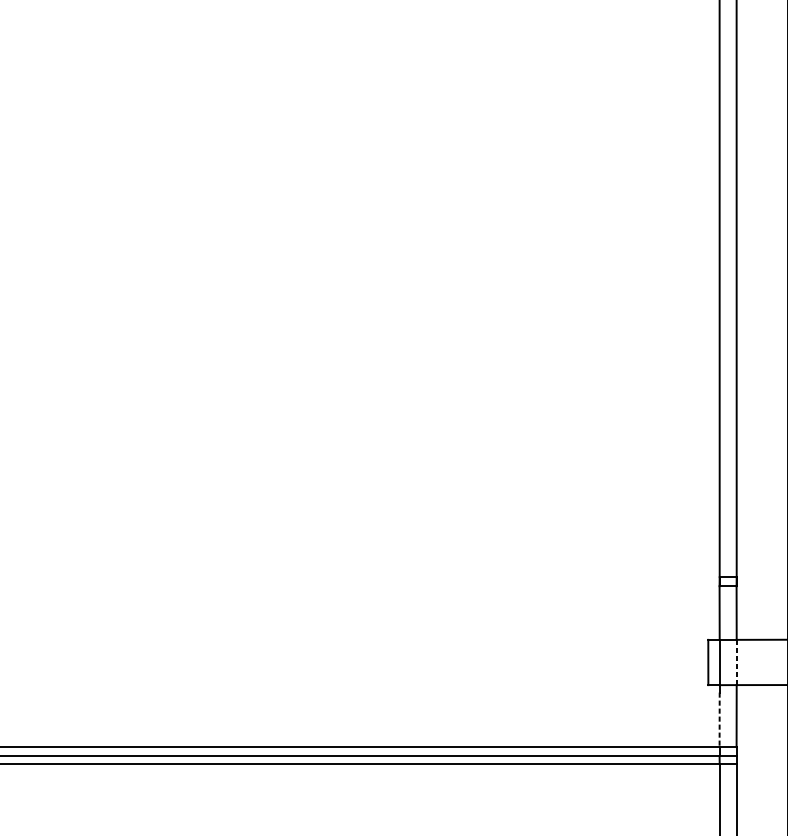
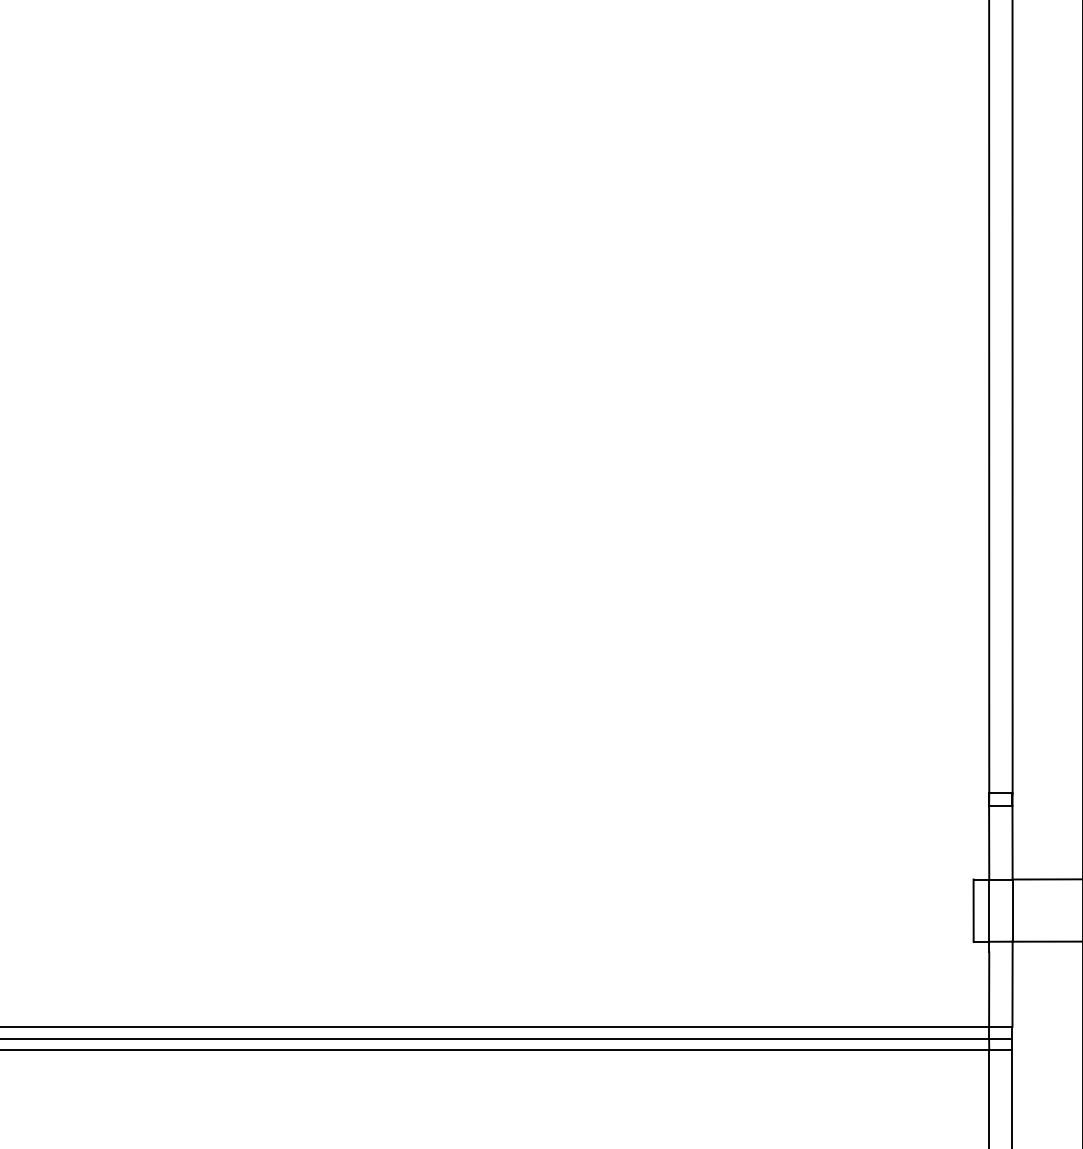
line: (736, 663) -> (1012, 911), dashed -> solid
line: (719, 719) -> (989, 989), dashed -> solid

